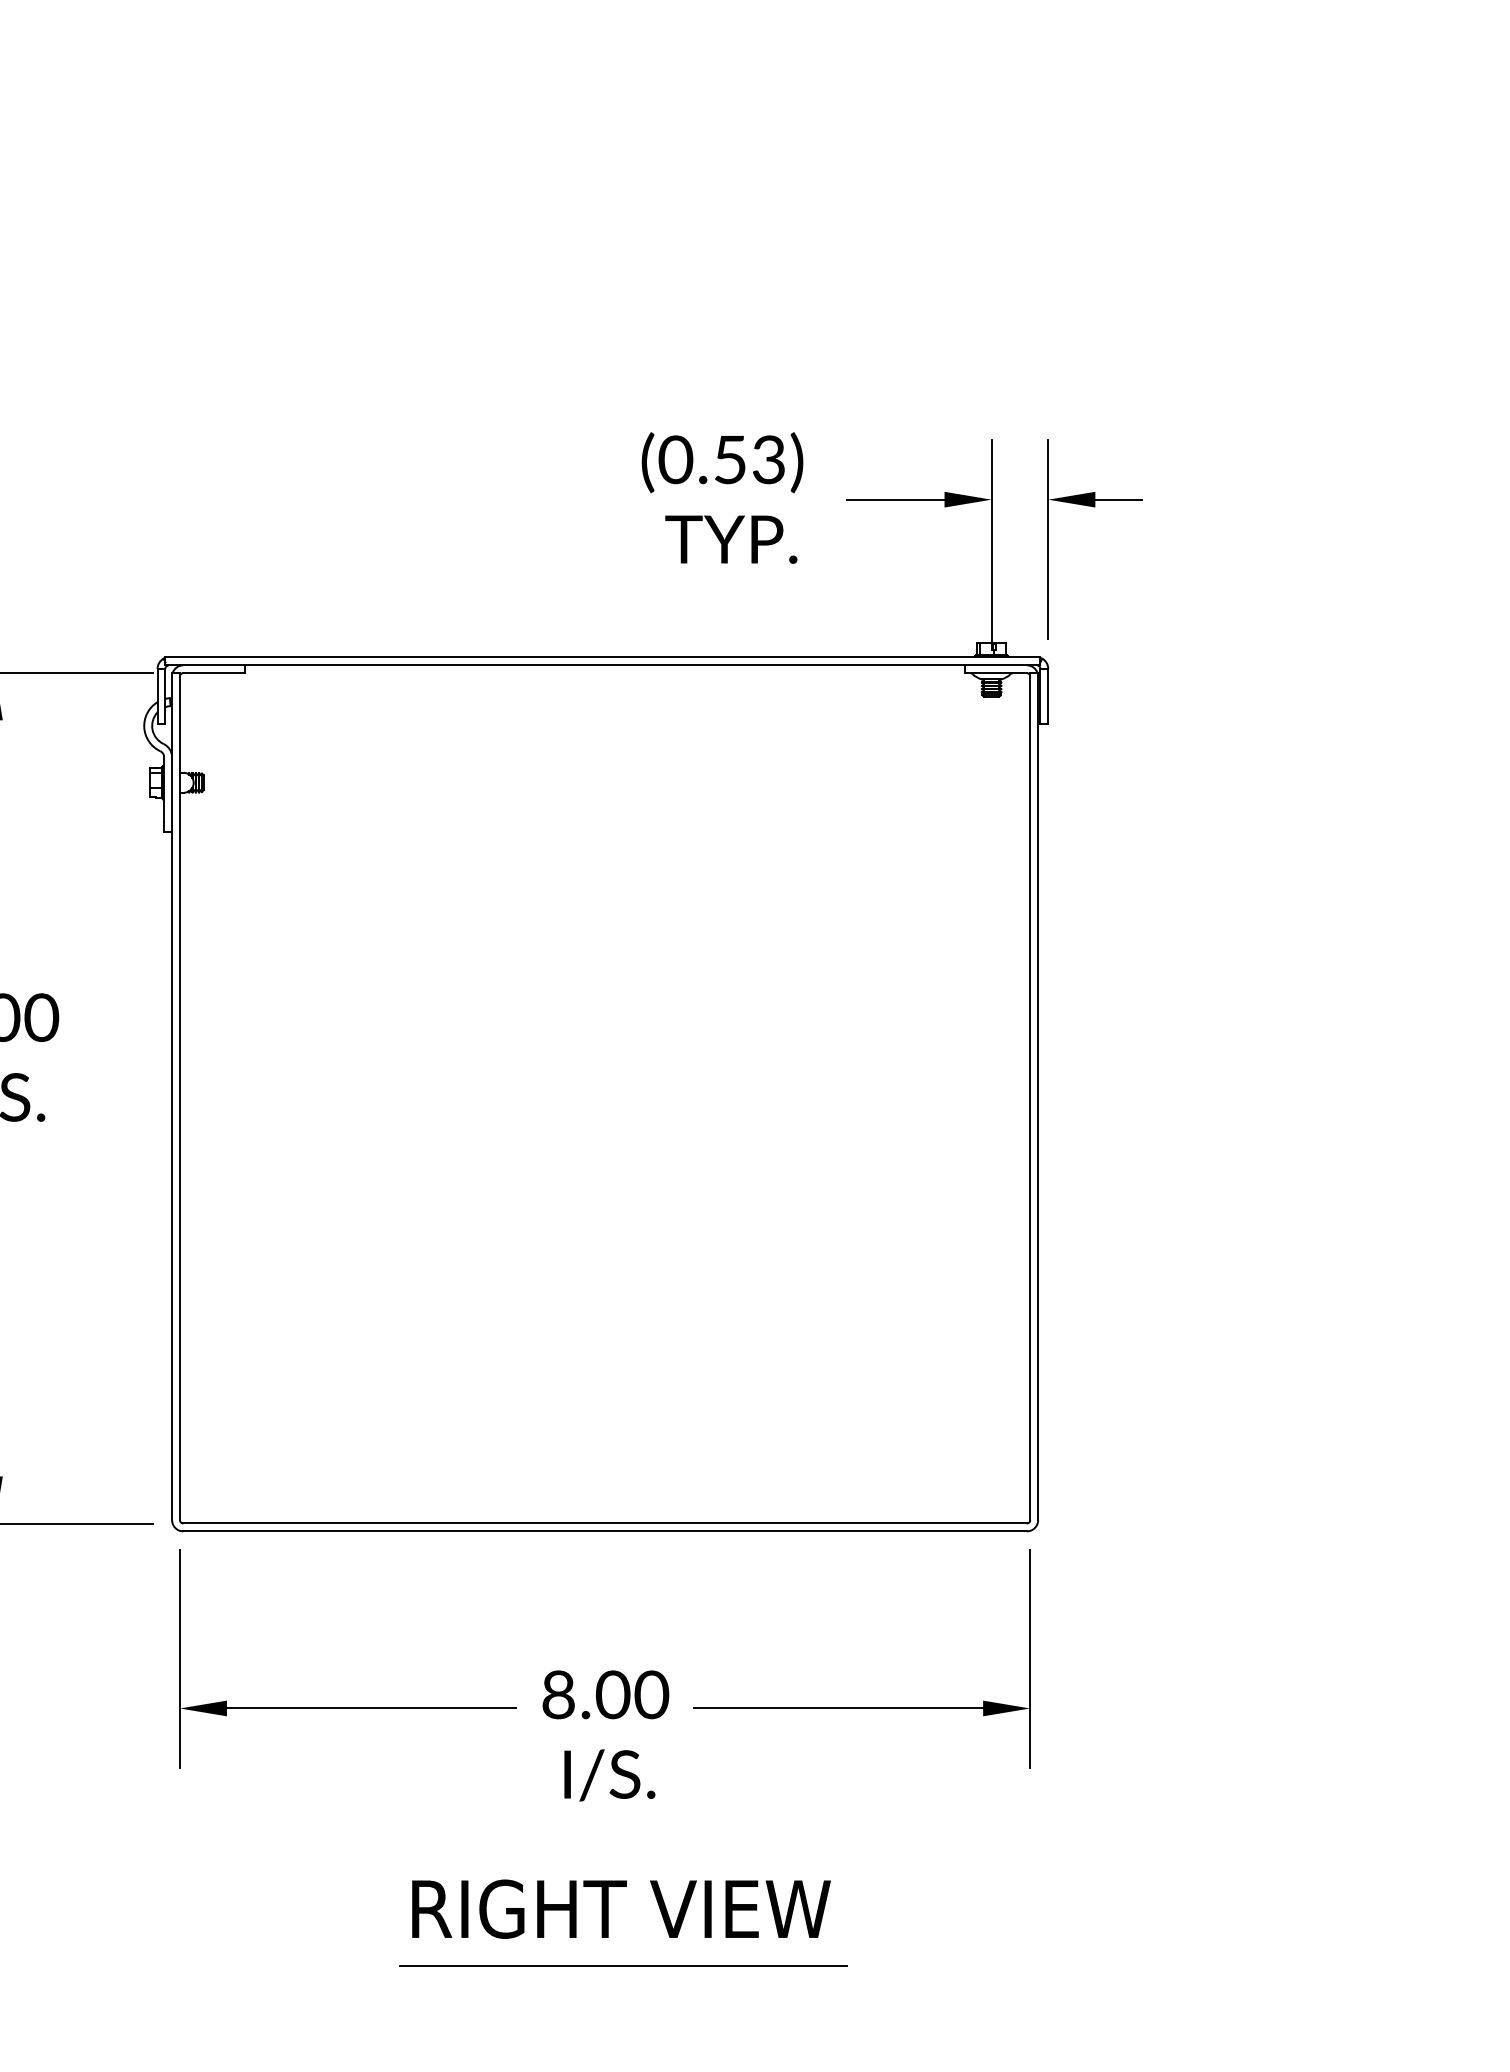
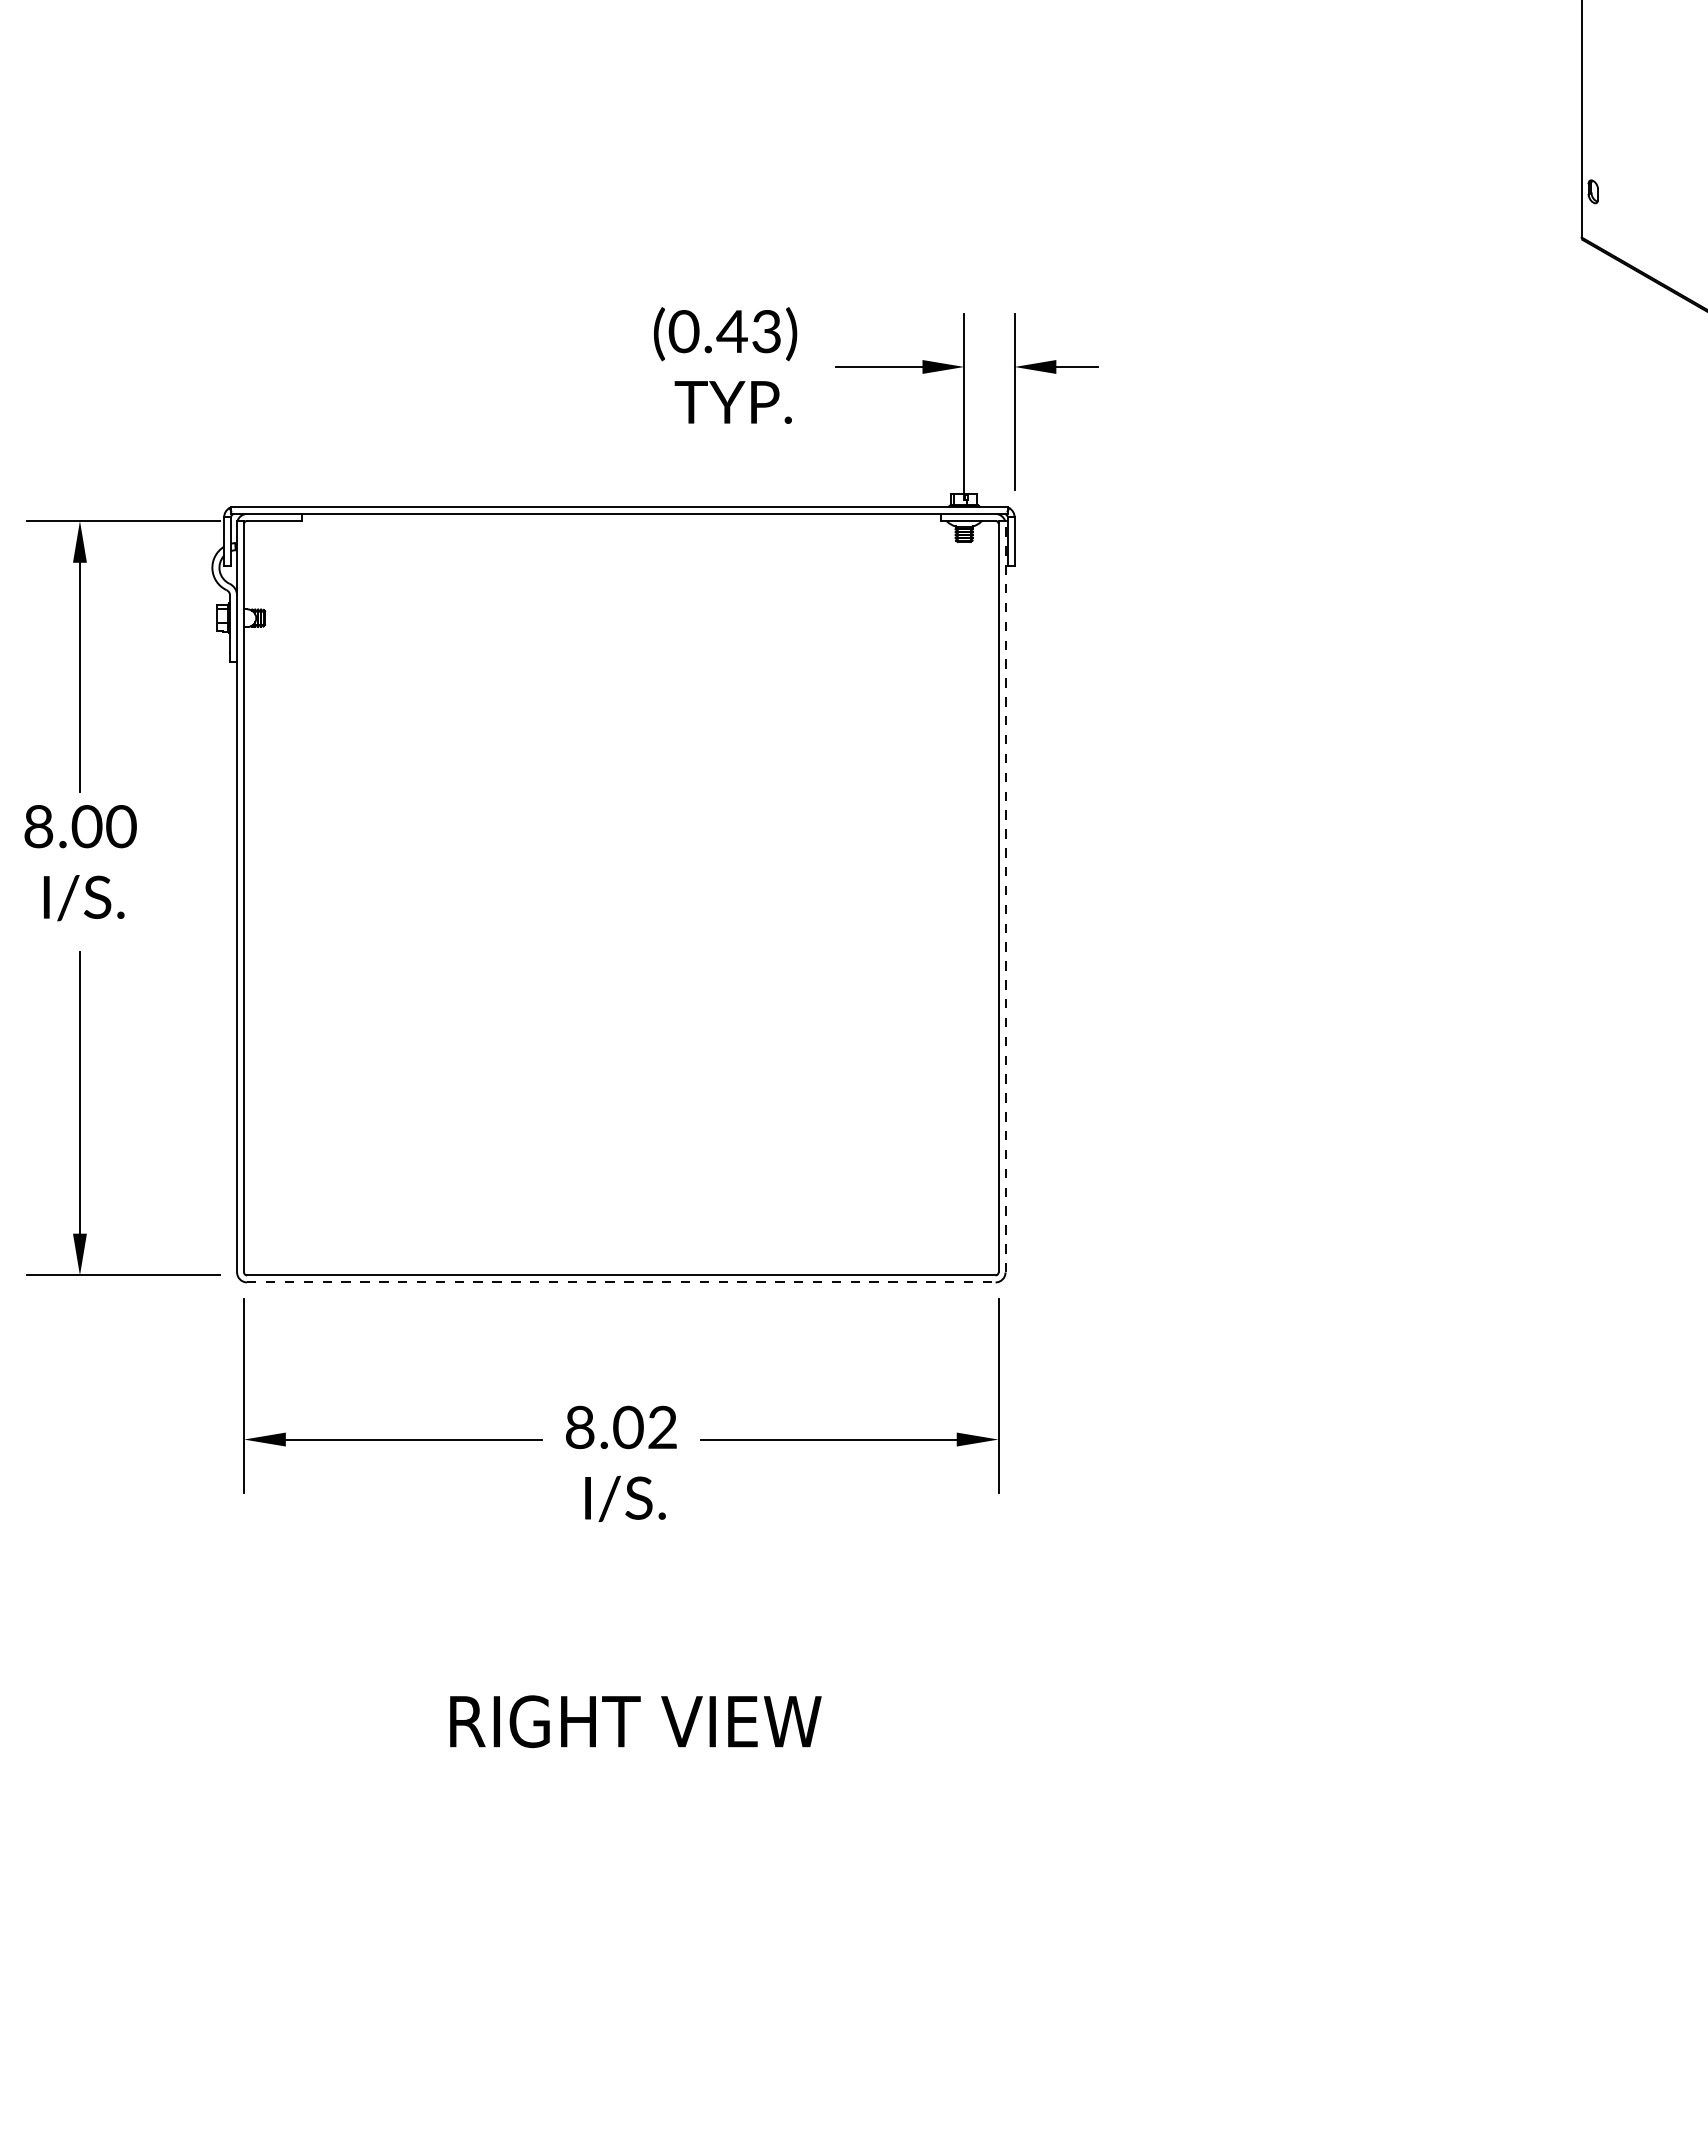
text: (729, 459) -> (731, 331), (0.53) -> (0.43)
line: (1038, 1096) -> (1005, 896), solid -> dashed
line: (605, 1531) -> (621, 1282), solid -> dashed
text: (651, 1694) -> (662, 1427), 8.00 -> 8.02
text: (621, 1909) -> (635, 1721), moved
line: (622, 1966) -> (636, 1668), removed

